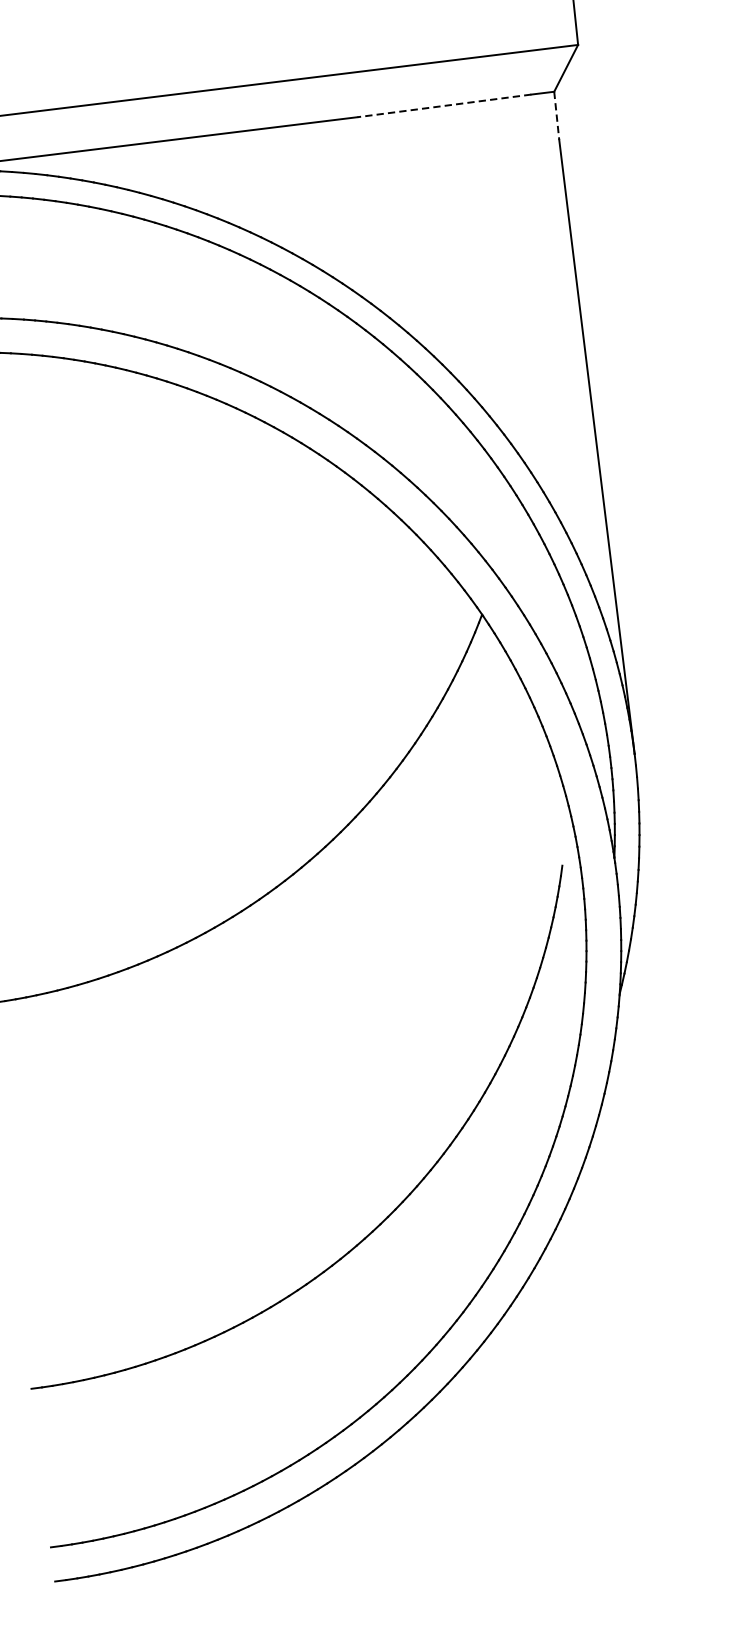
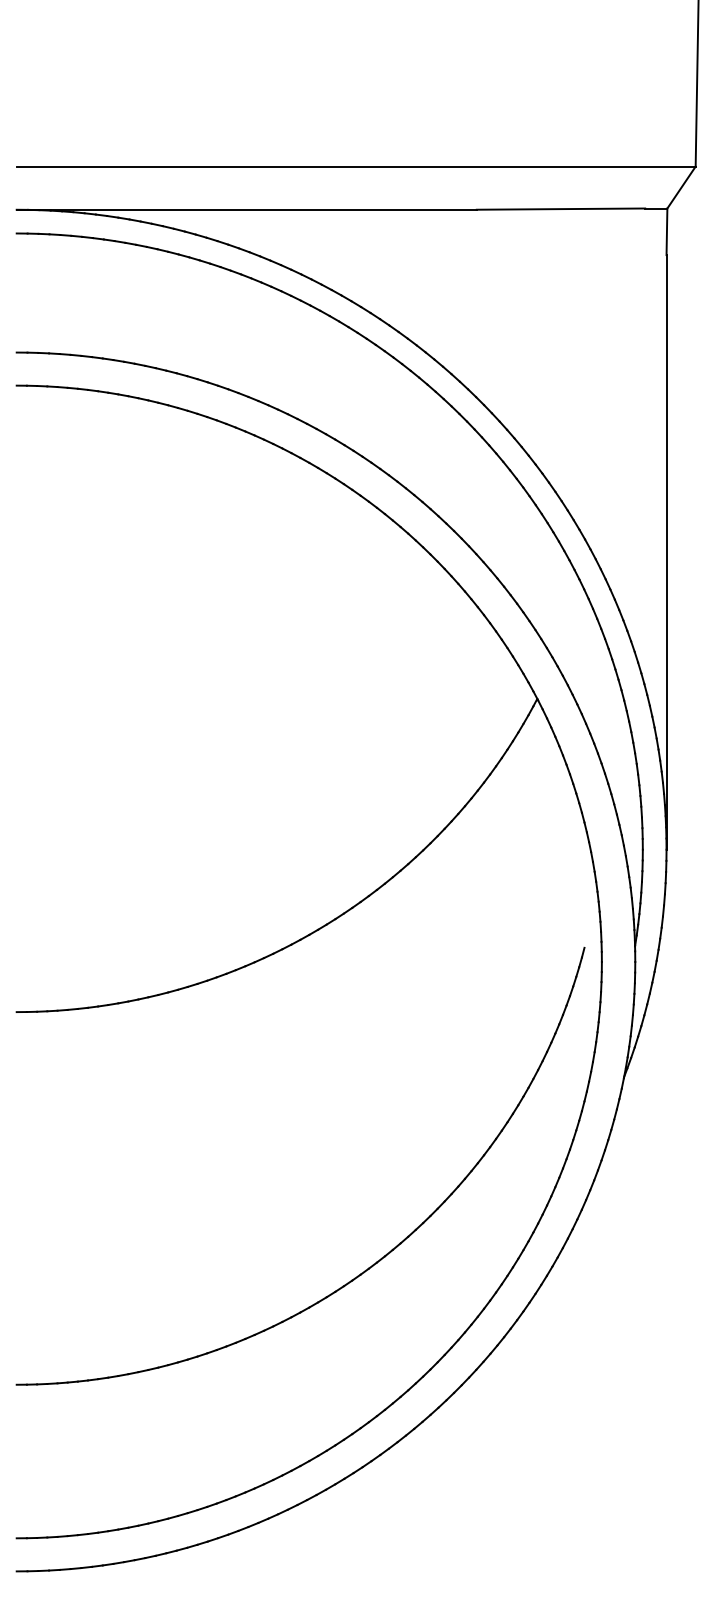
line: (443, 106) -> (560, 209), dashed -> solid
line: (556, 116) -> (666, 232), dashed -> solid

